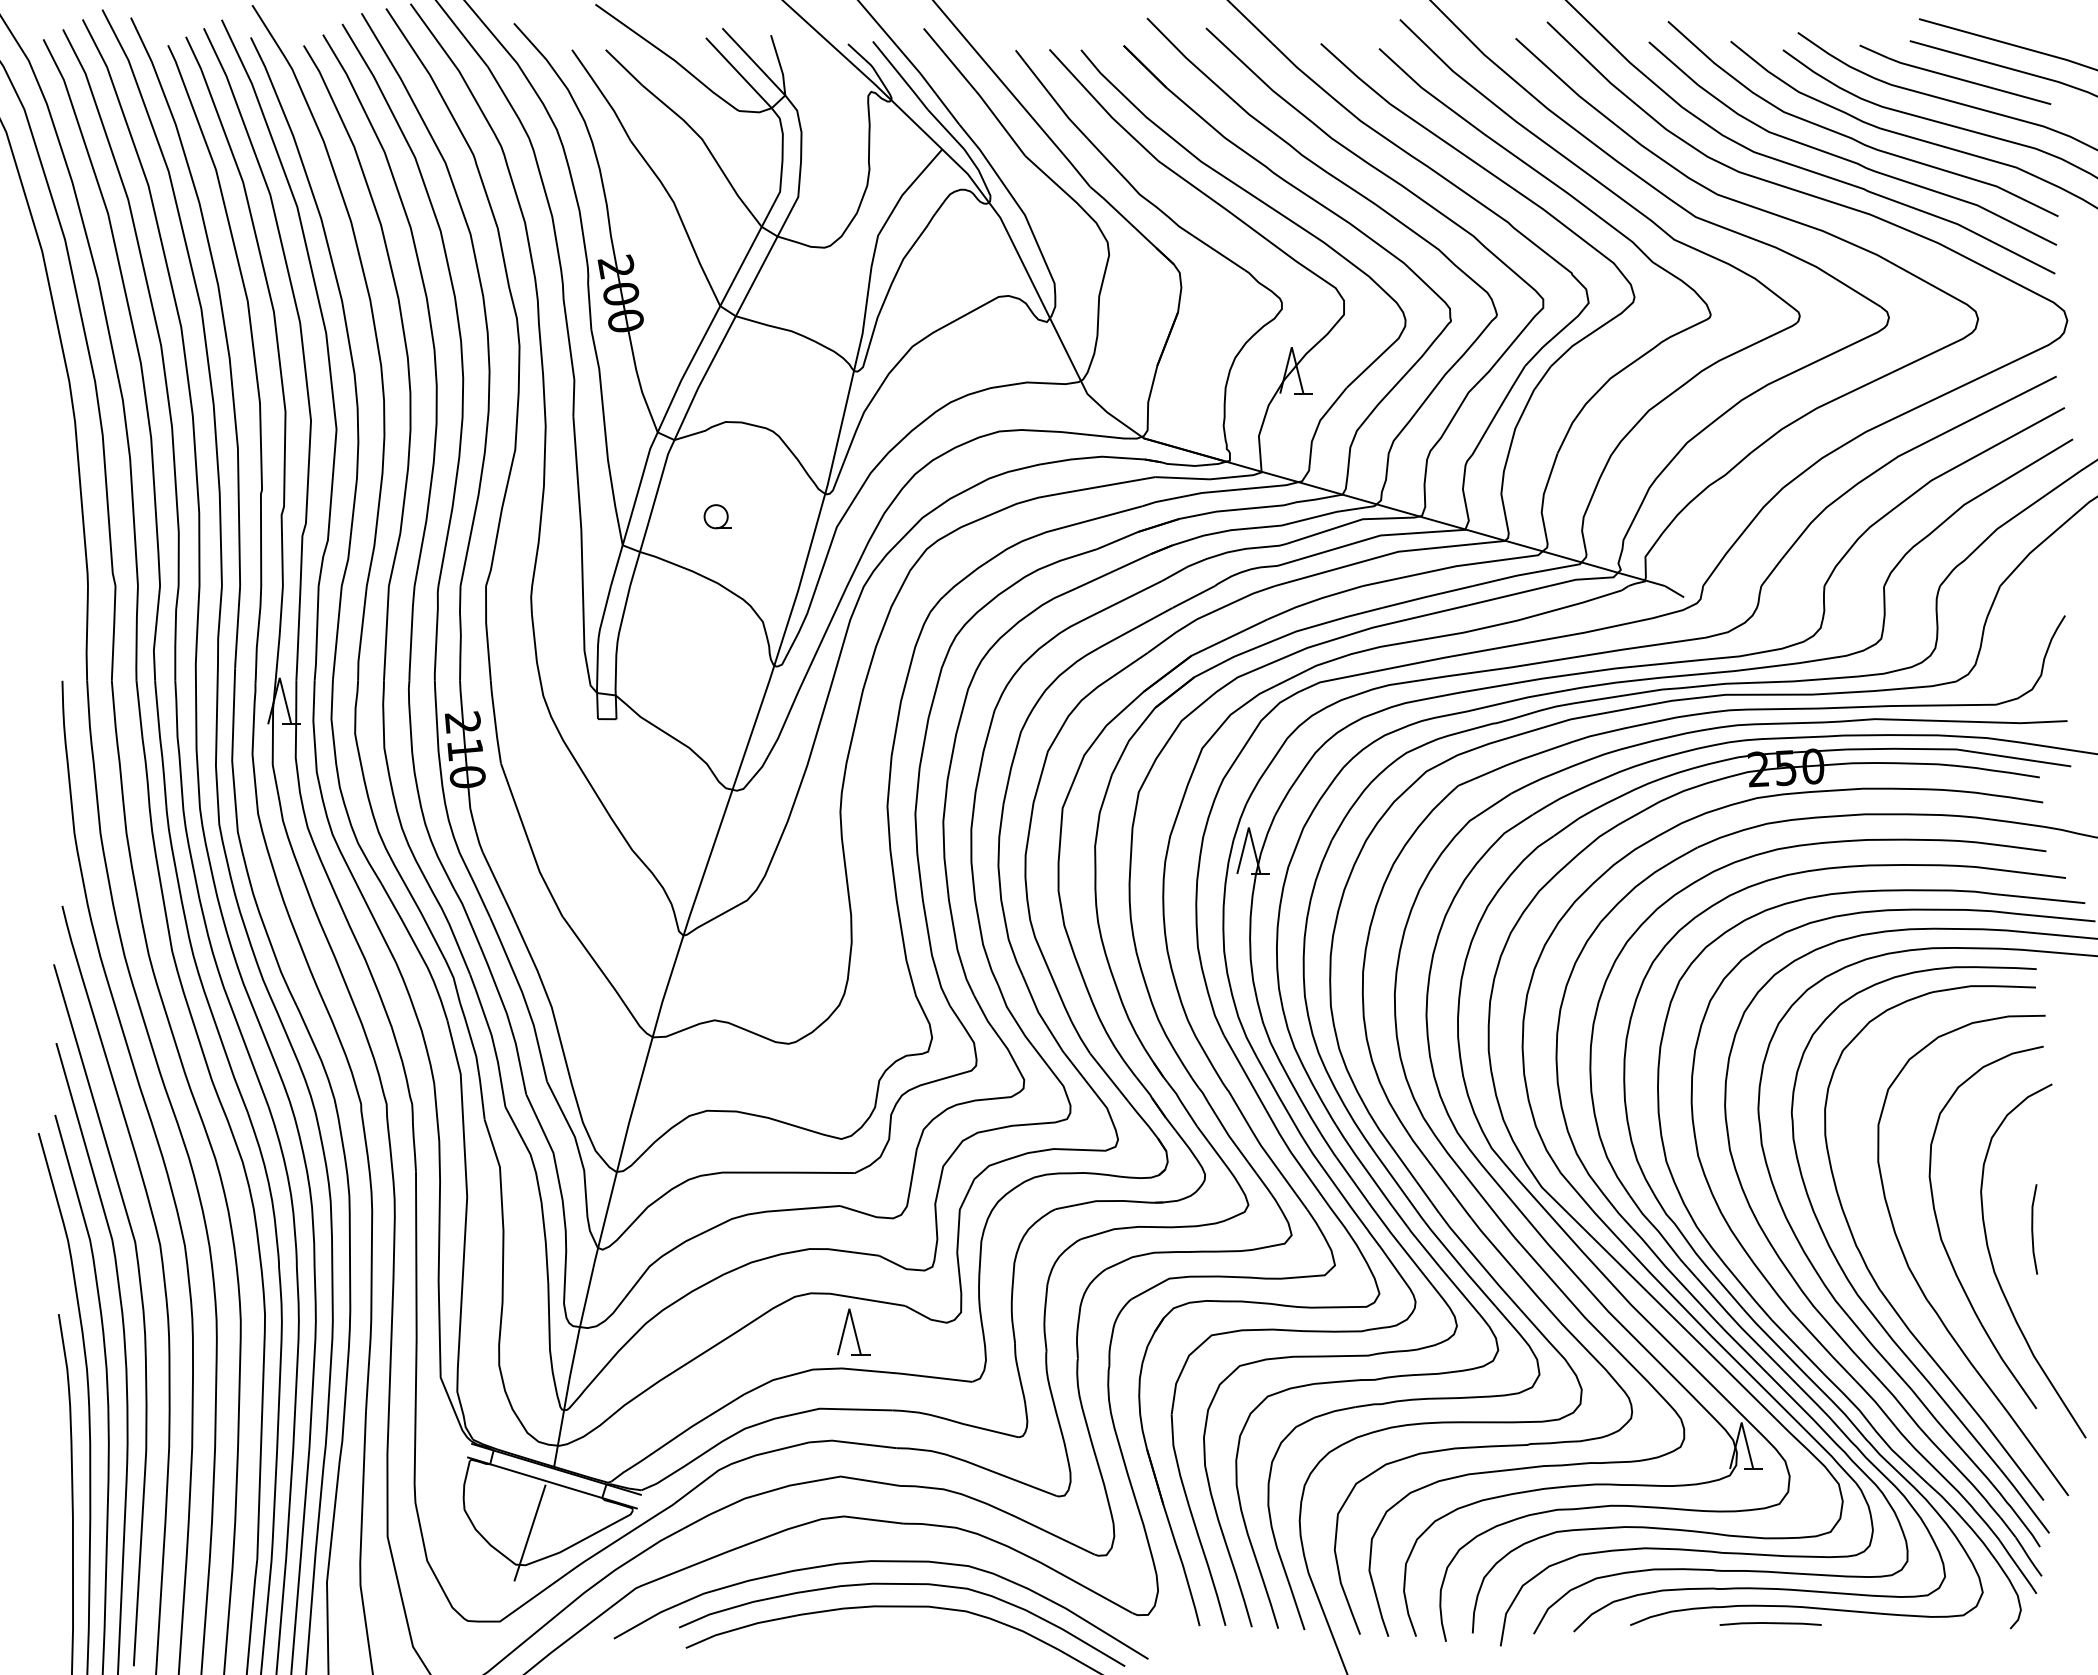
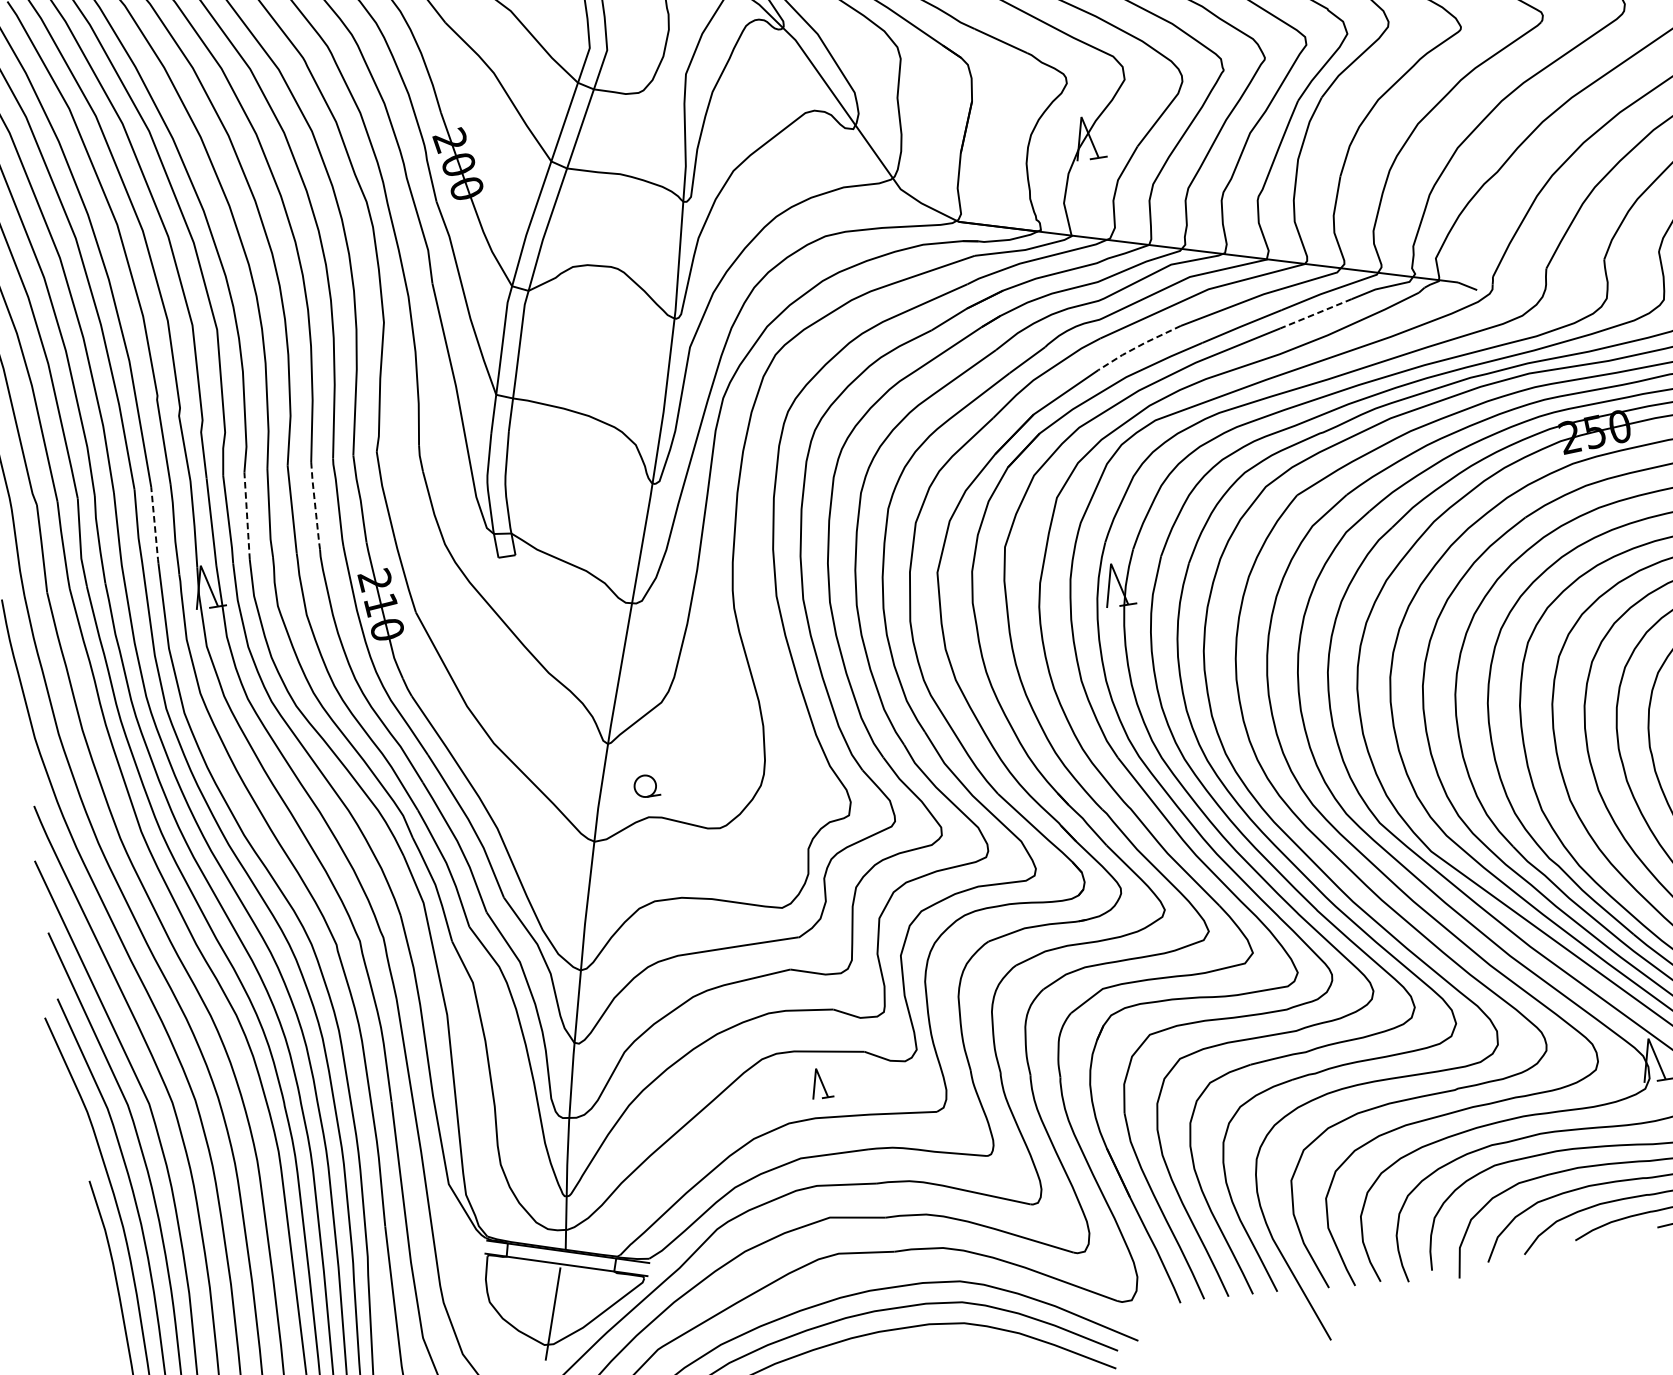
part: (717, 516) -> (646, 785), moved
line: (1508, 595) -> (1315, 313), solid -> dashed
line: (1314, 600) -> (1138, 346), solid -> dashed
line: (237, 627) -> (154, 525), solid -> dashed
line: (337, 632) -> (247, 515), solid -> dashed
line: (411, 633) -> (315, 506), solid -> dashed
part: (853, 1331) -> (820, 1082), size x0.7

